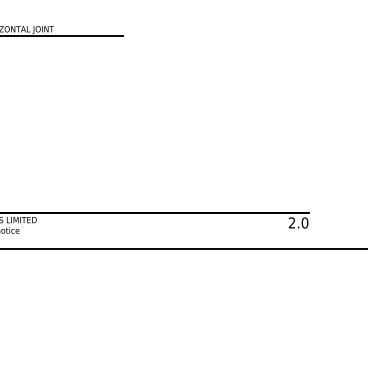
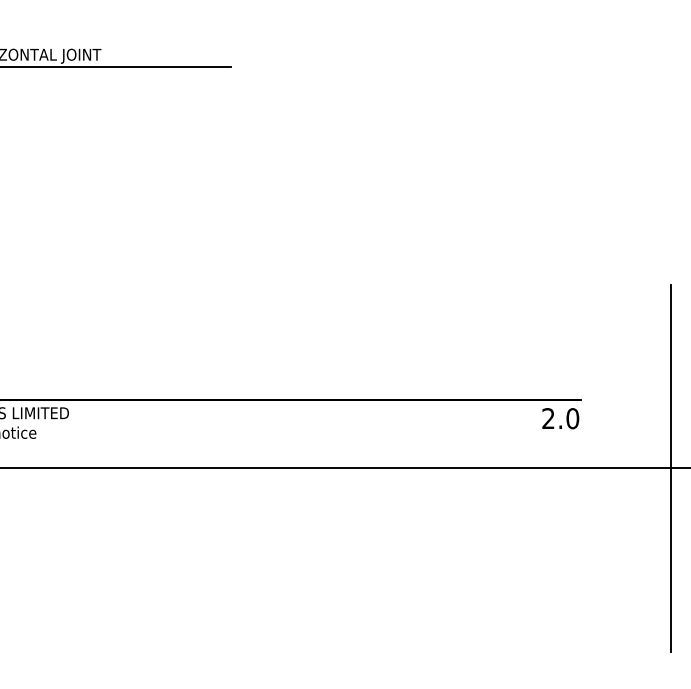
line: (357, 249) -> (671, 468), added

